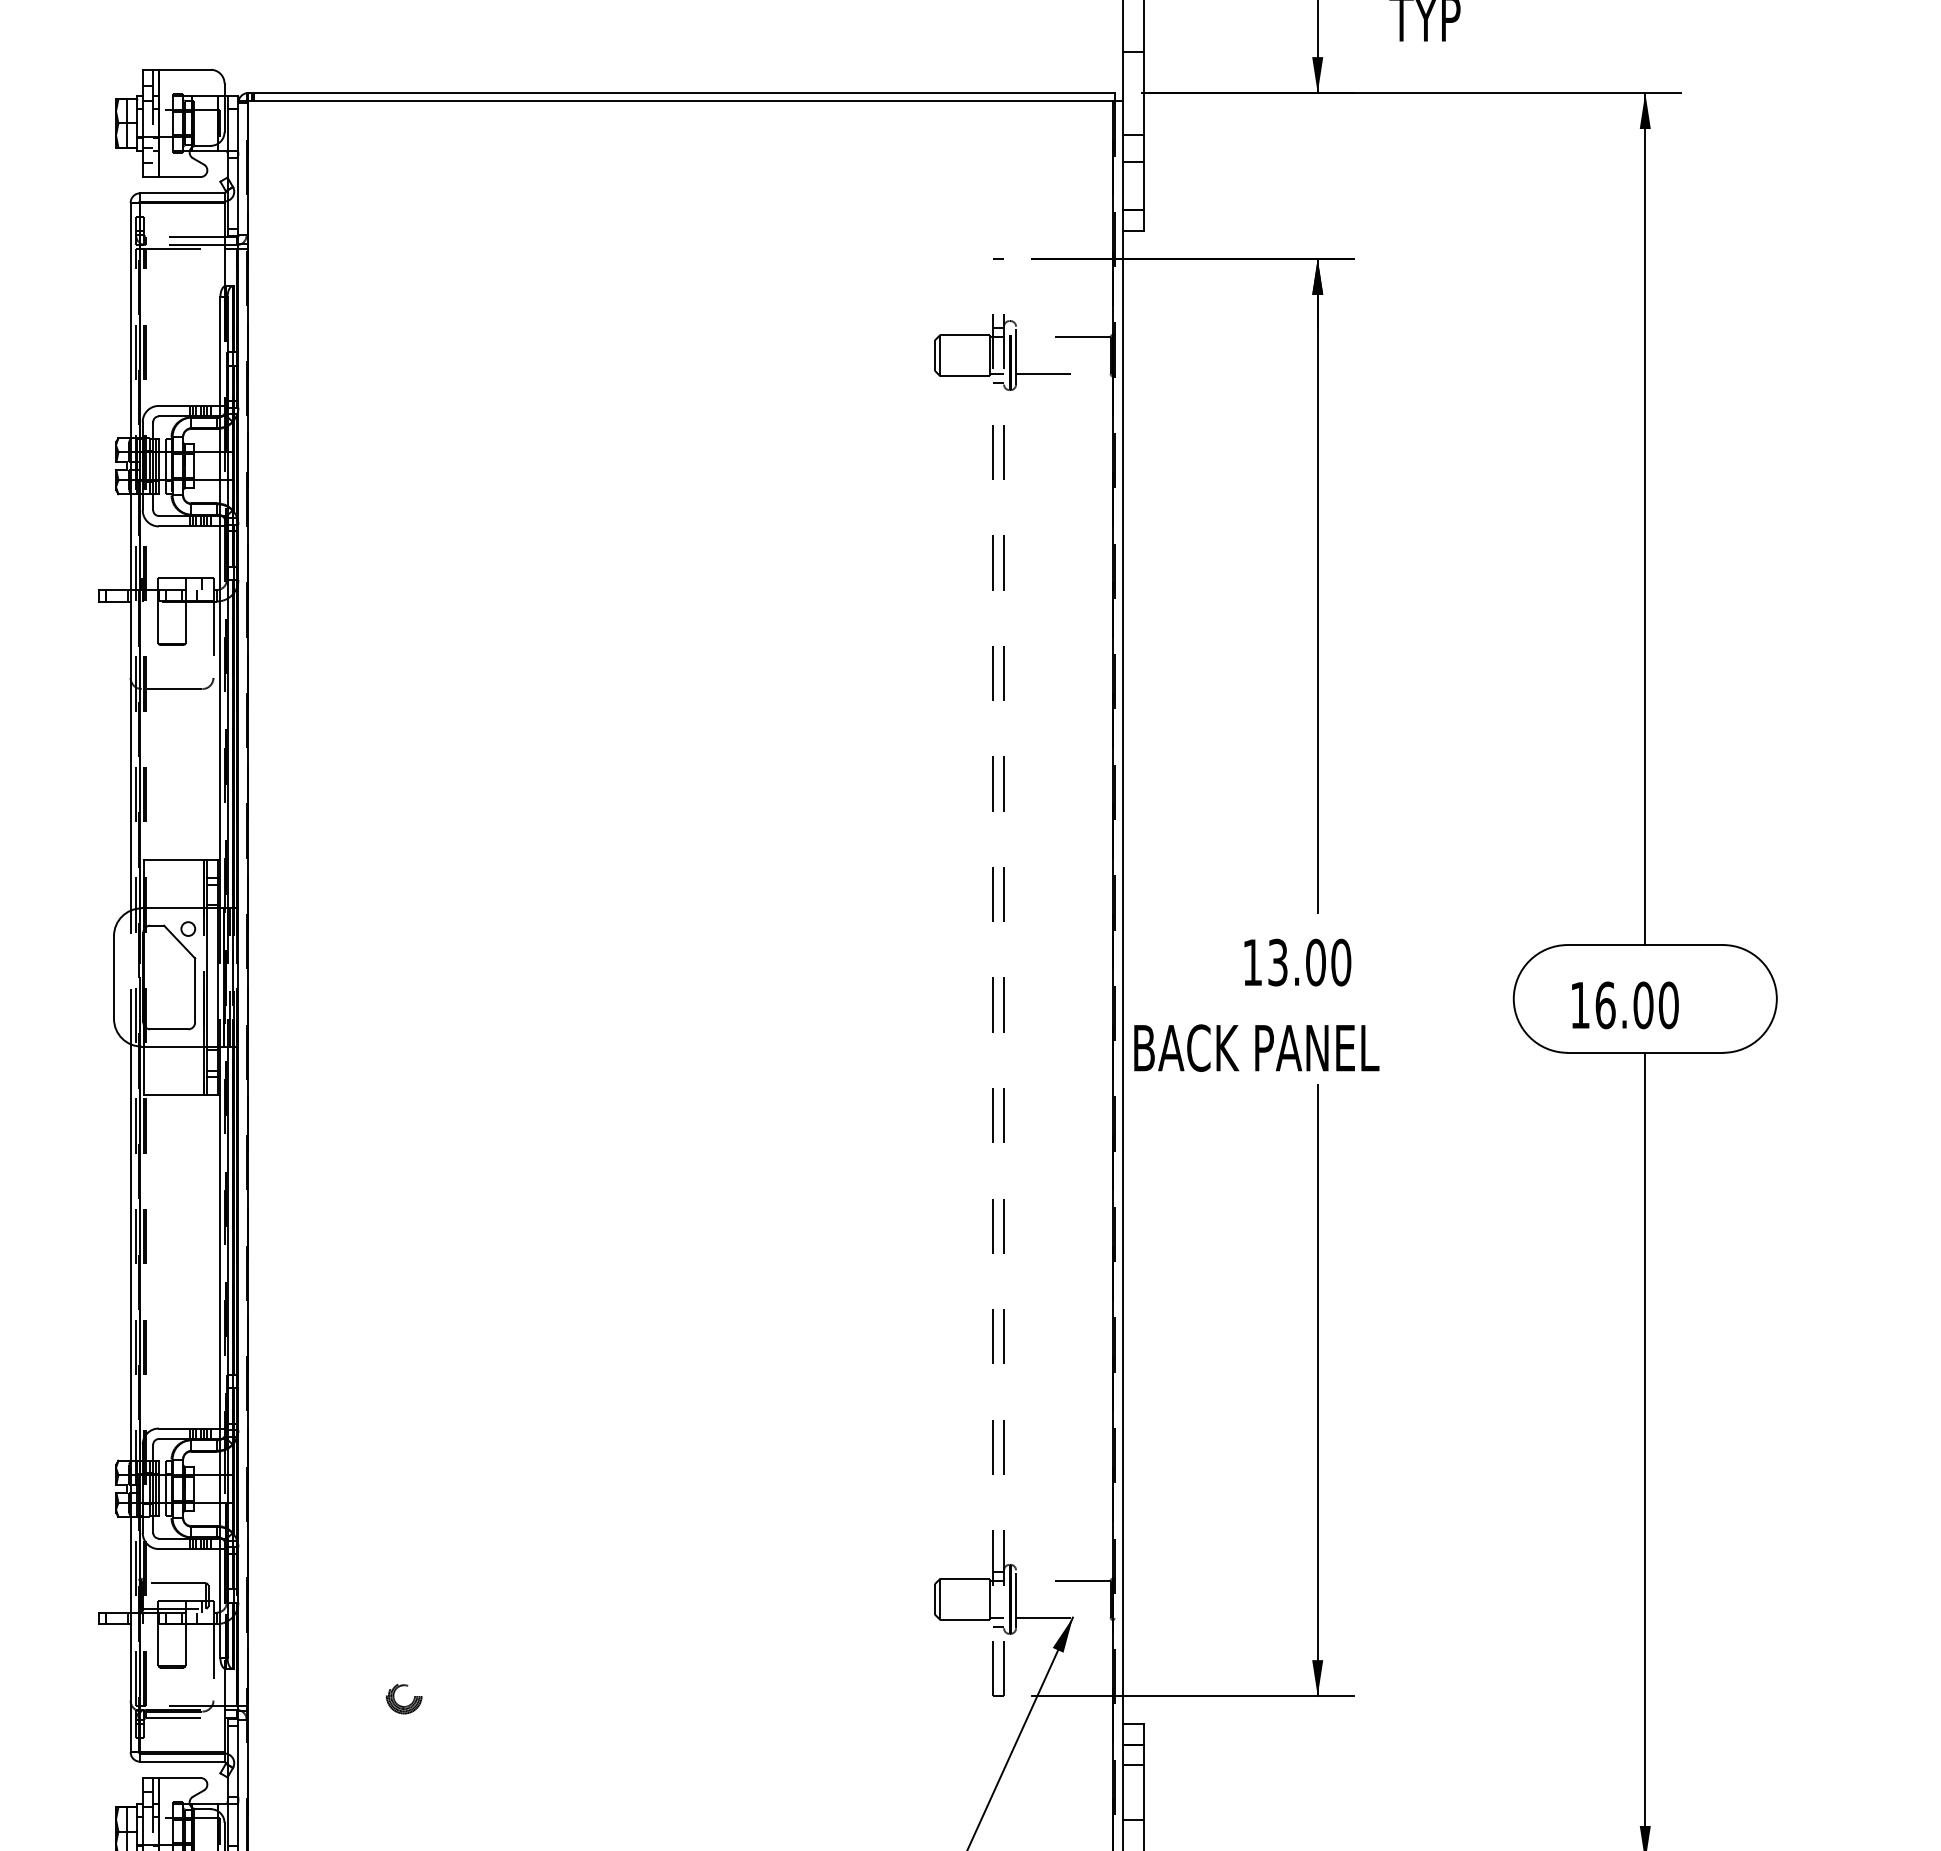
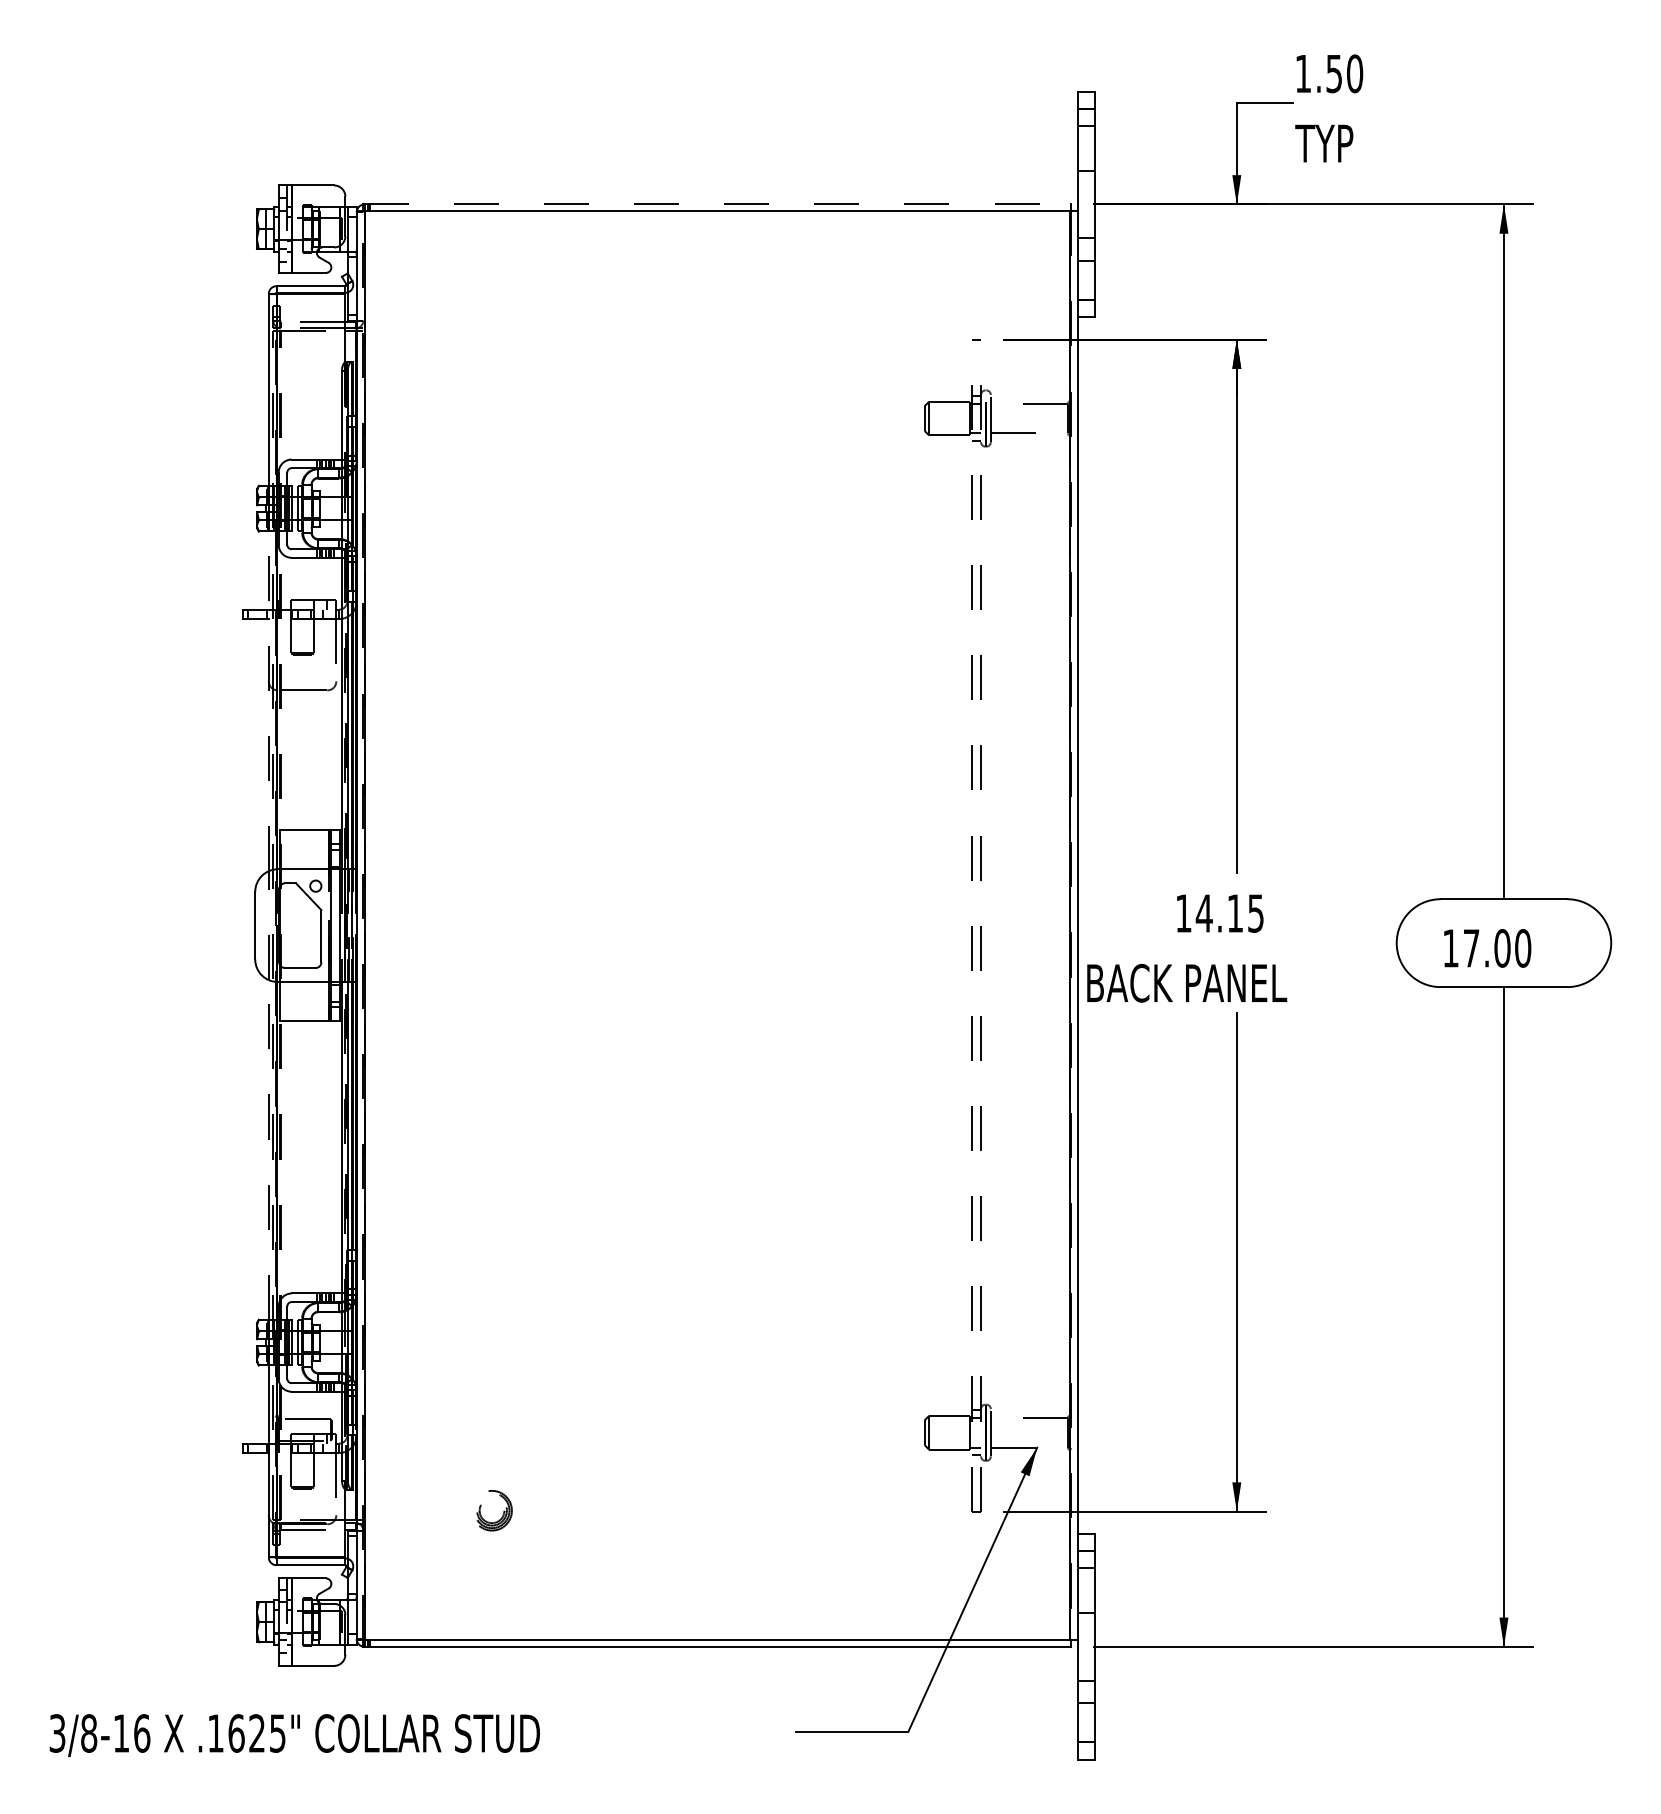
line: (680, 93) -> (717, 204), solid -> dashed
line: (130, 702) -> (268, 701), solid -> dashed
text: (1308, 962) -> (1229, 913), 13.00 -> 14.15
text: (1605, 1005) -> (1471, 948), 16.00 -> 17.00
line: (130, 1253) -> (268, 1150), solid -> dashed
part: (403, 1698) -> (491, 1513), size x1.4

